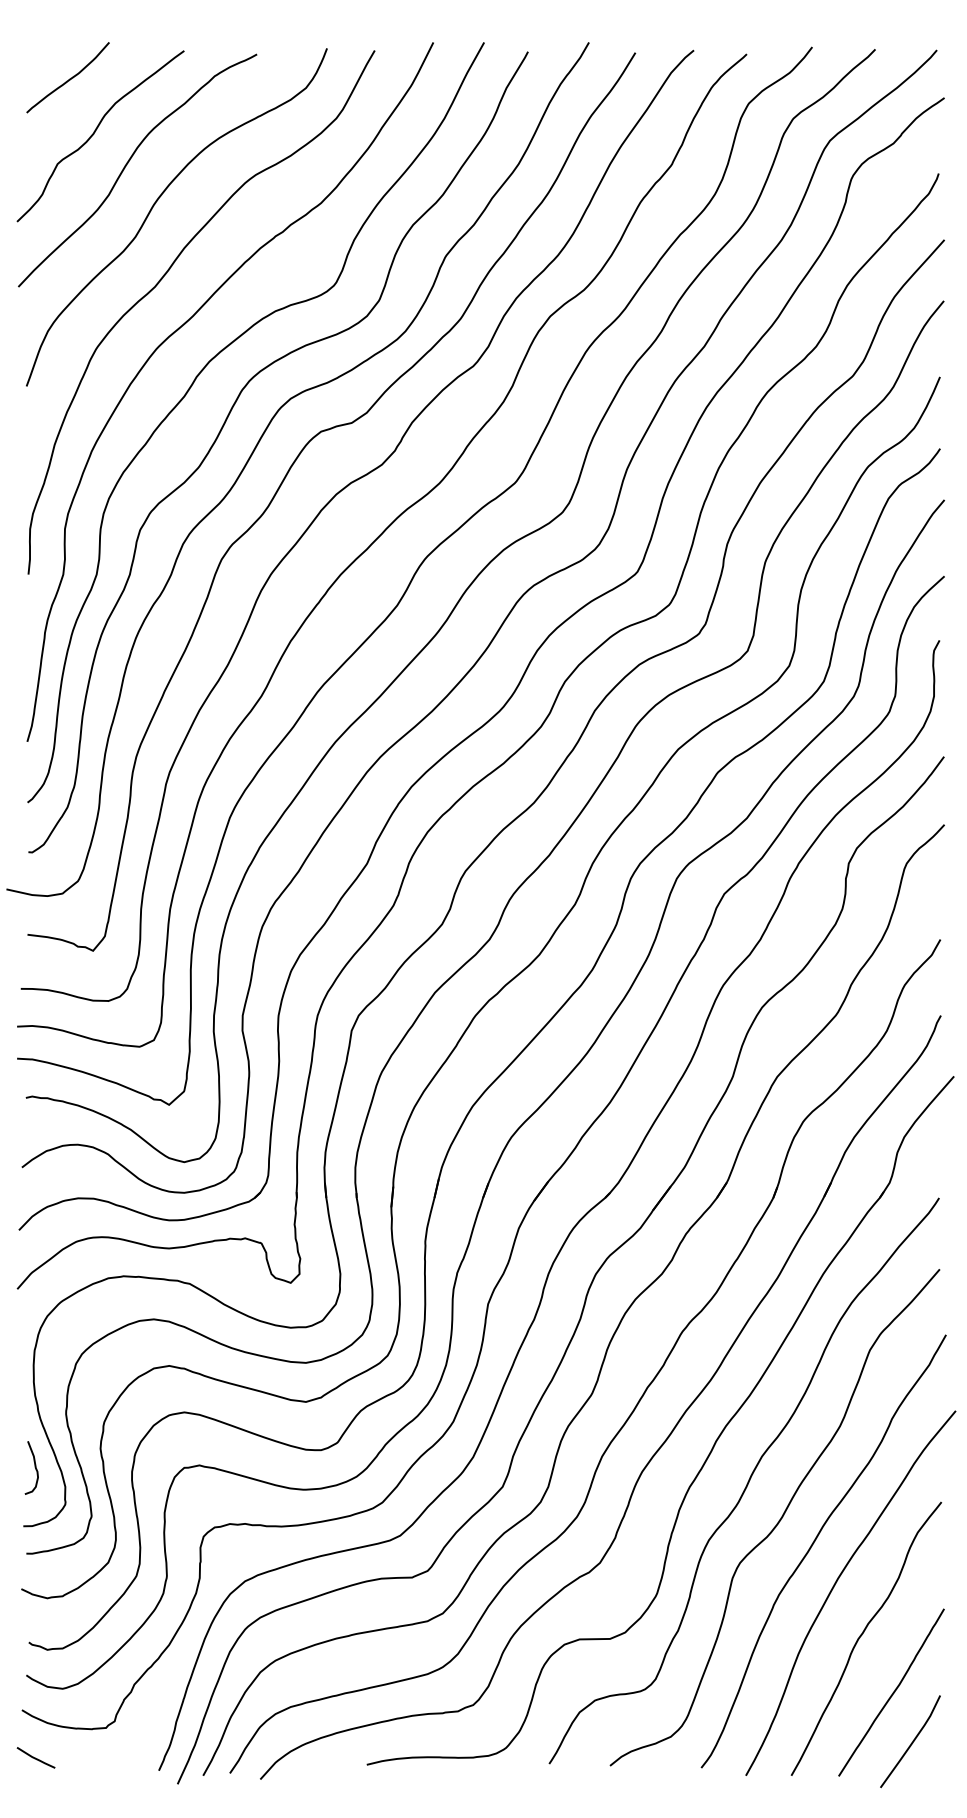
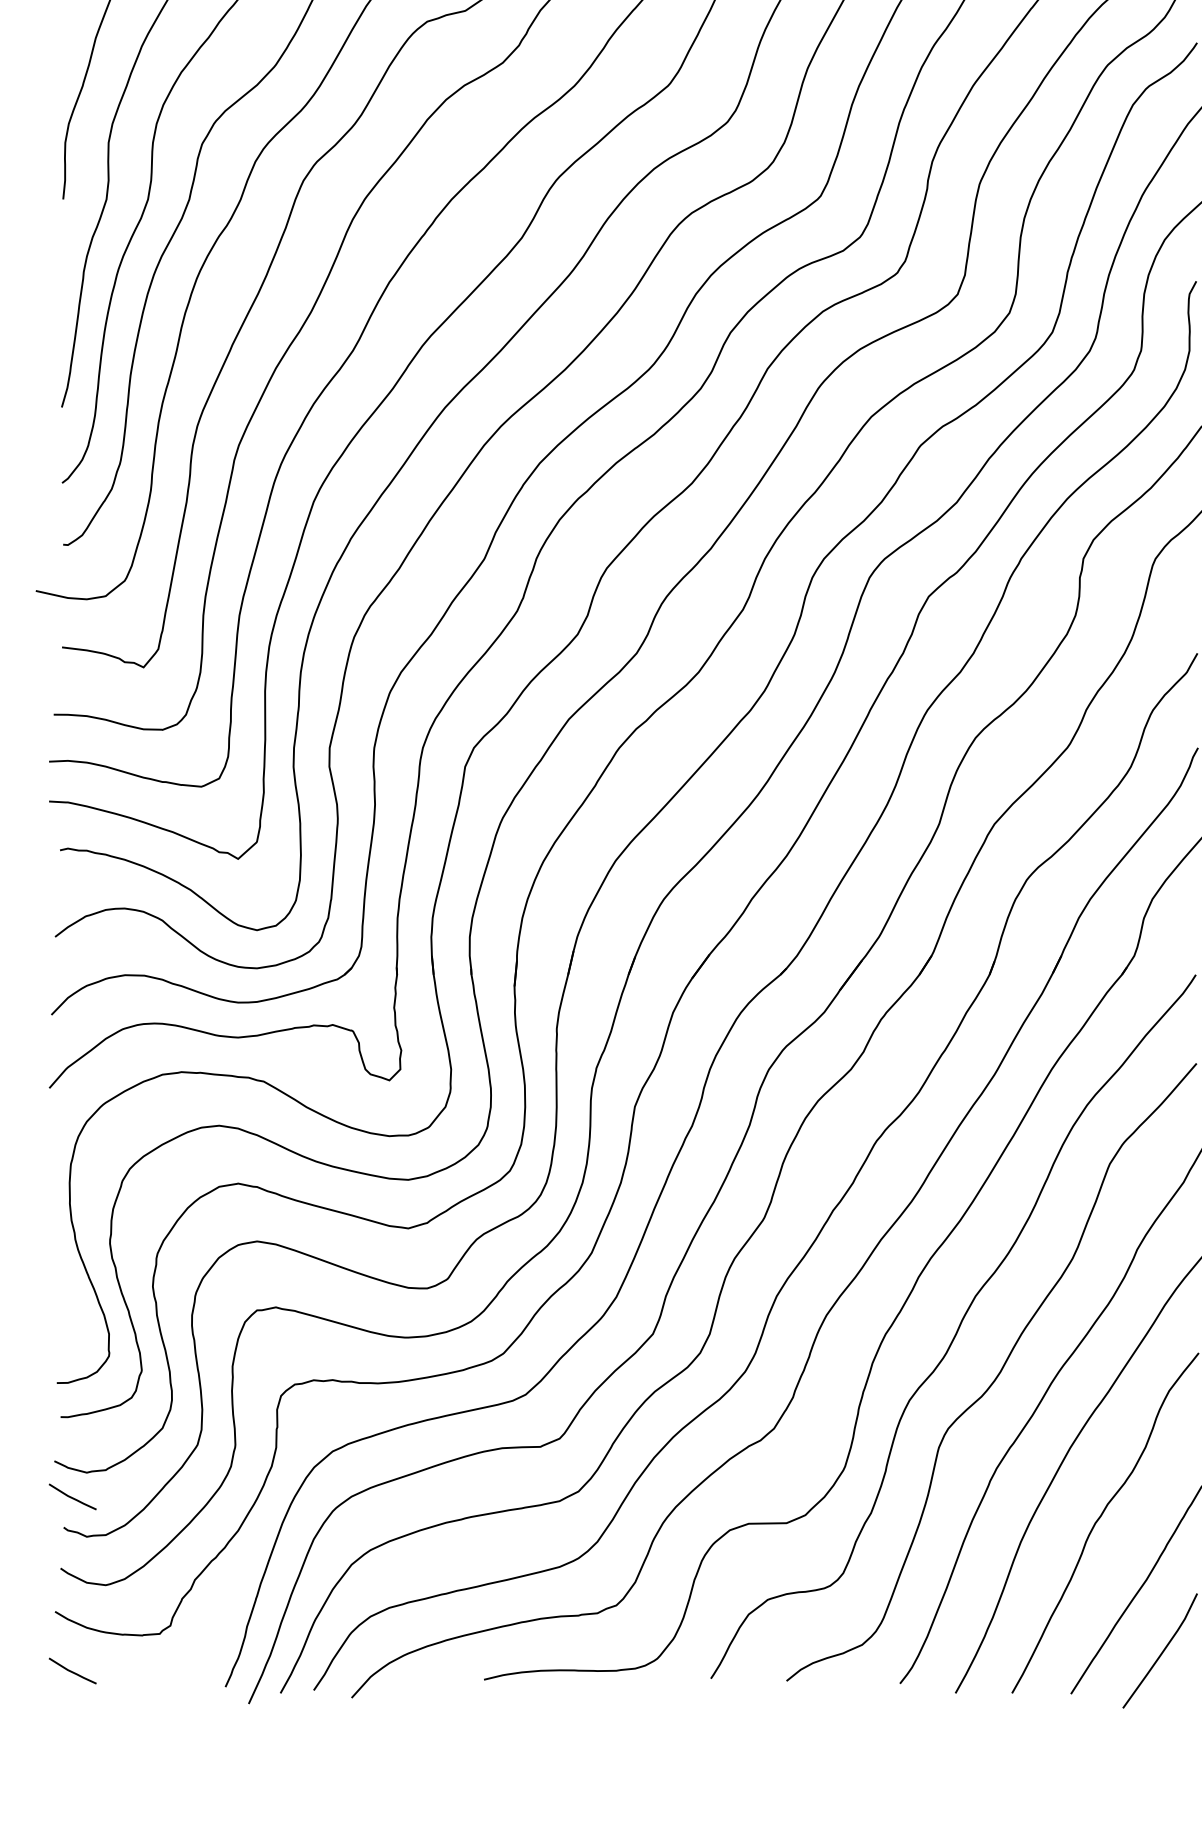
curve: (34, 1467) -> (70, 1309), removed
line: (35, 1617) -> (71, 1496), added

